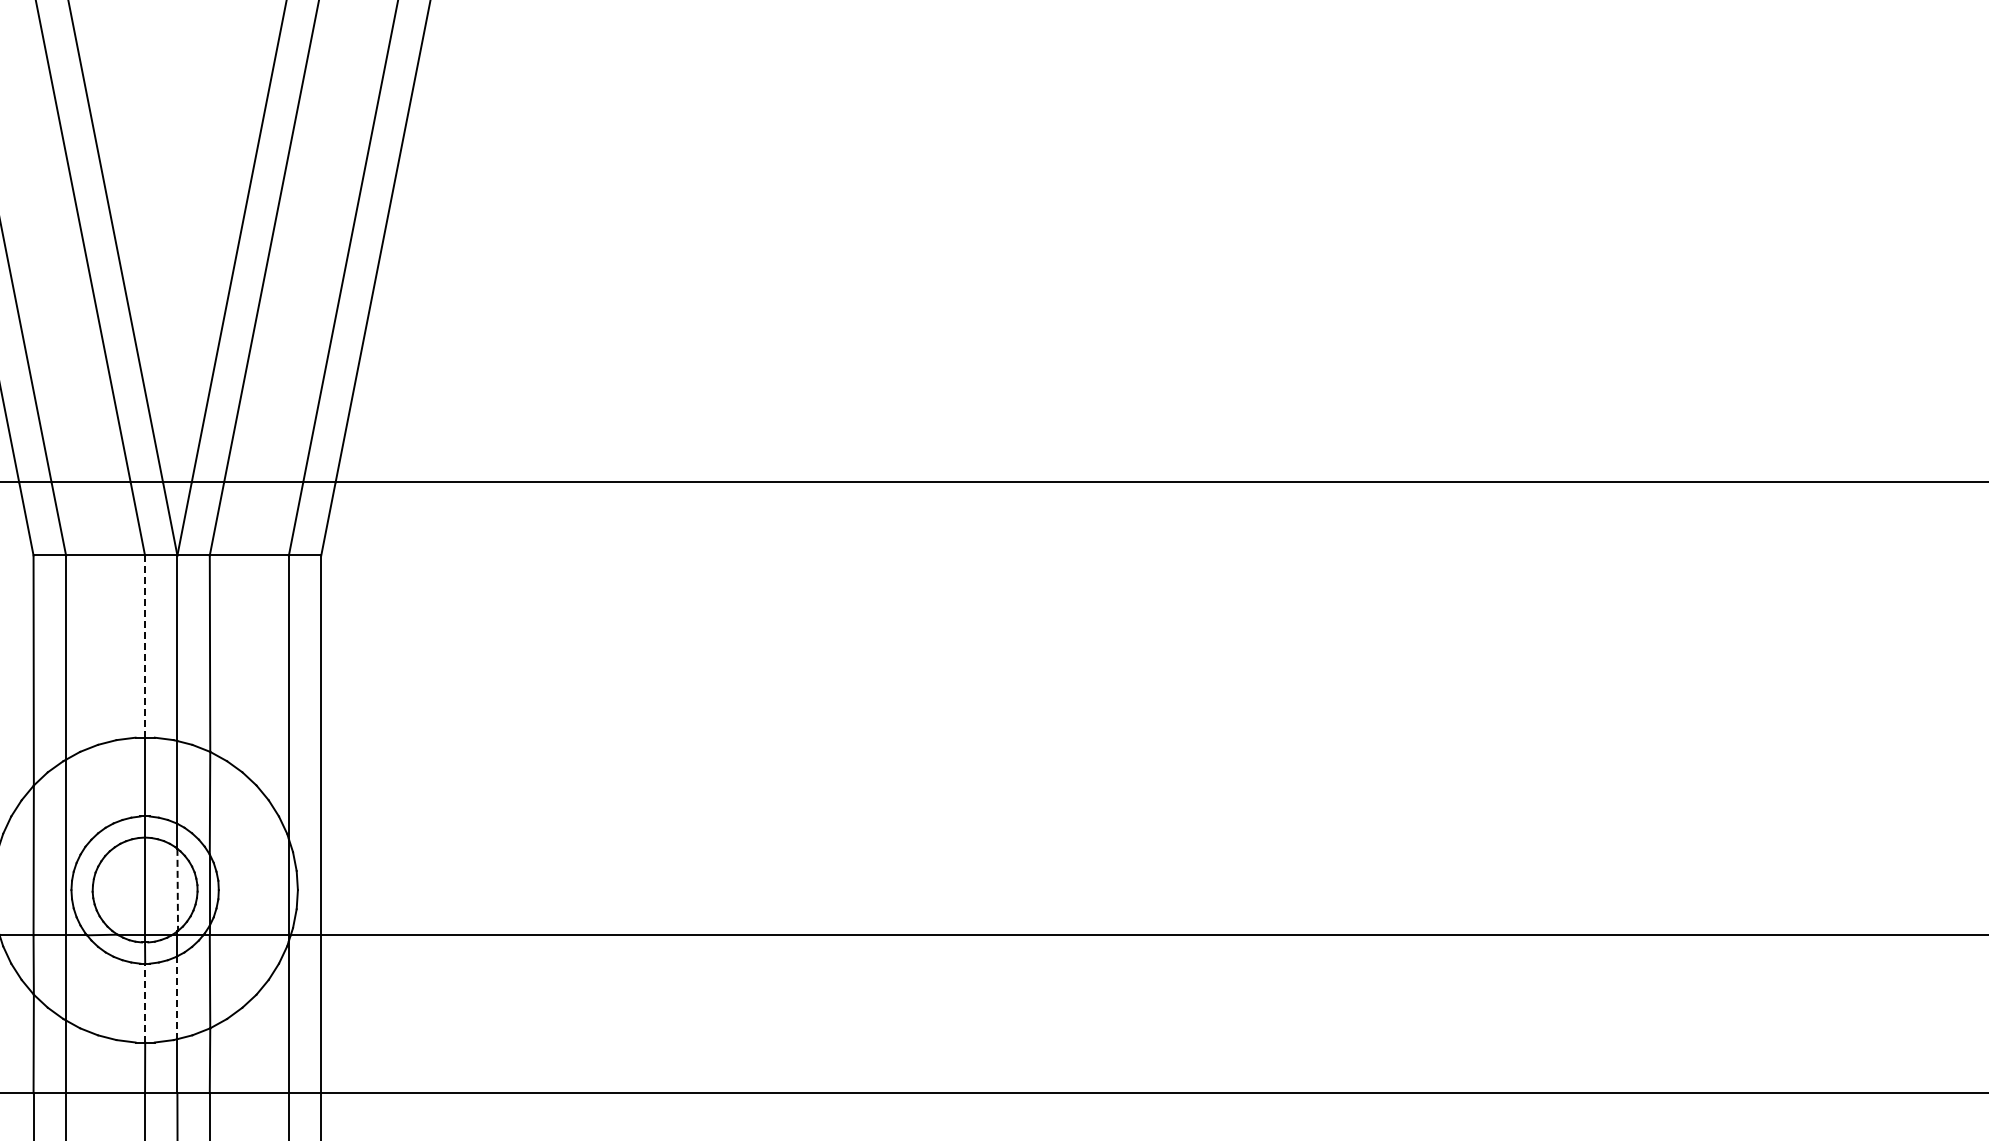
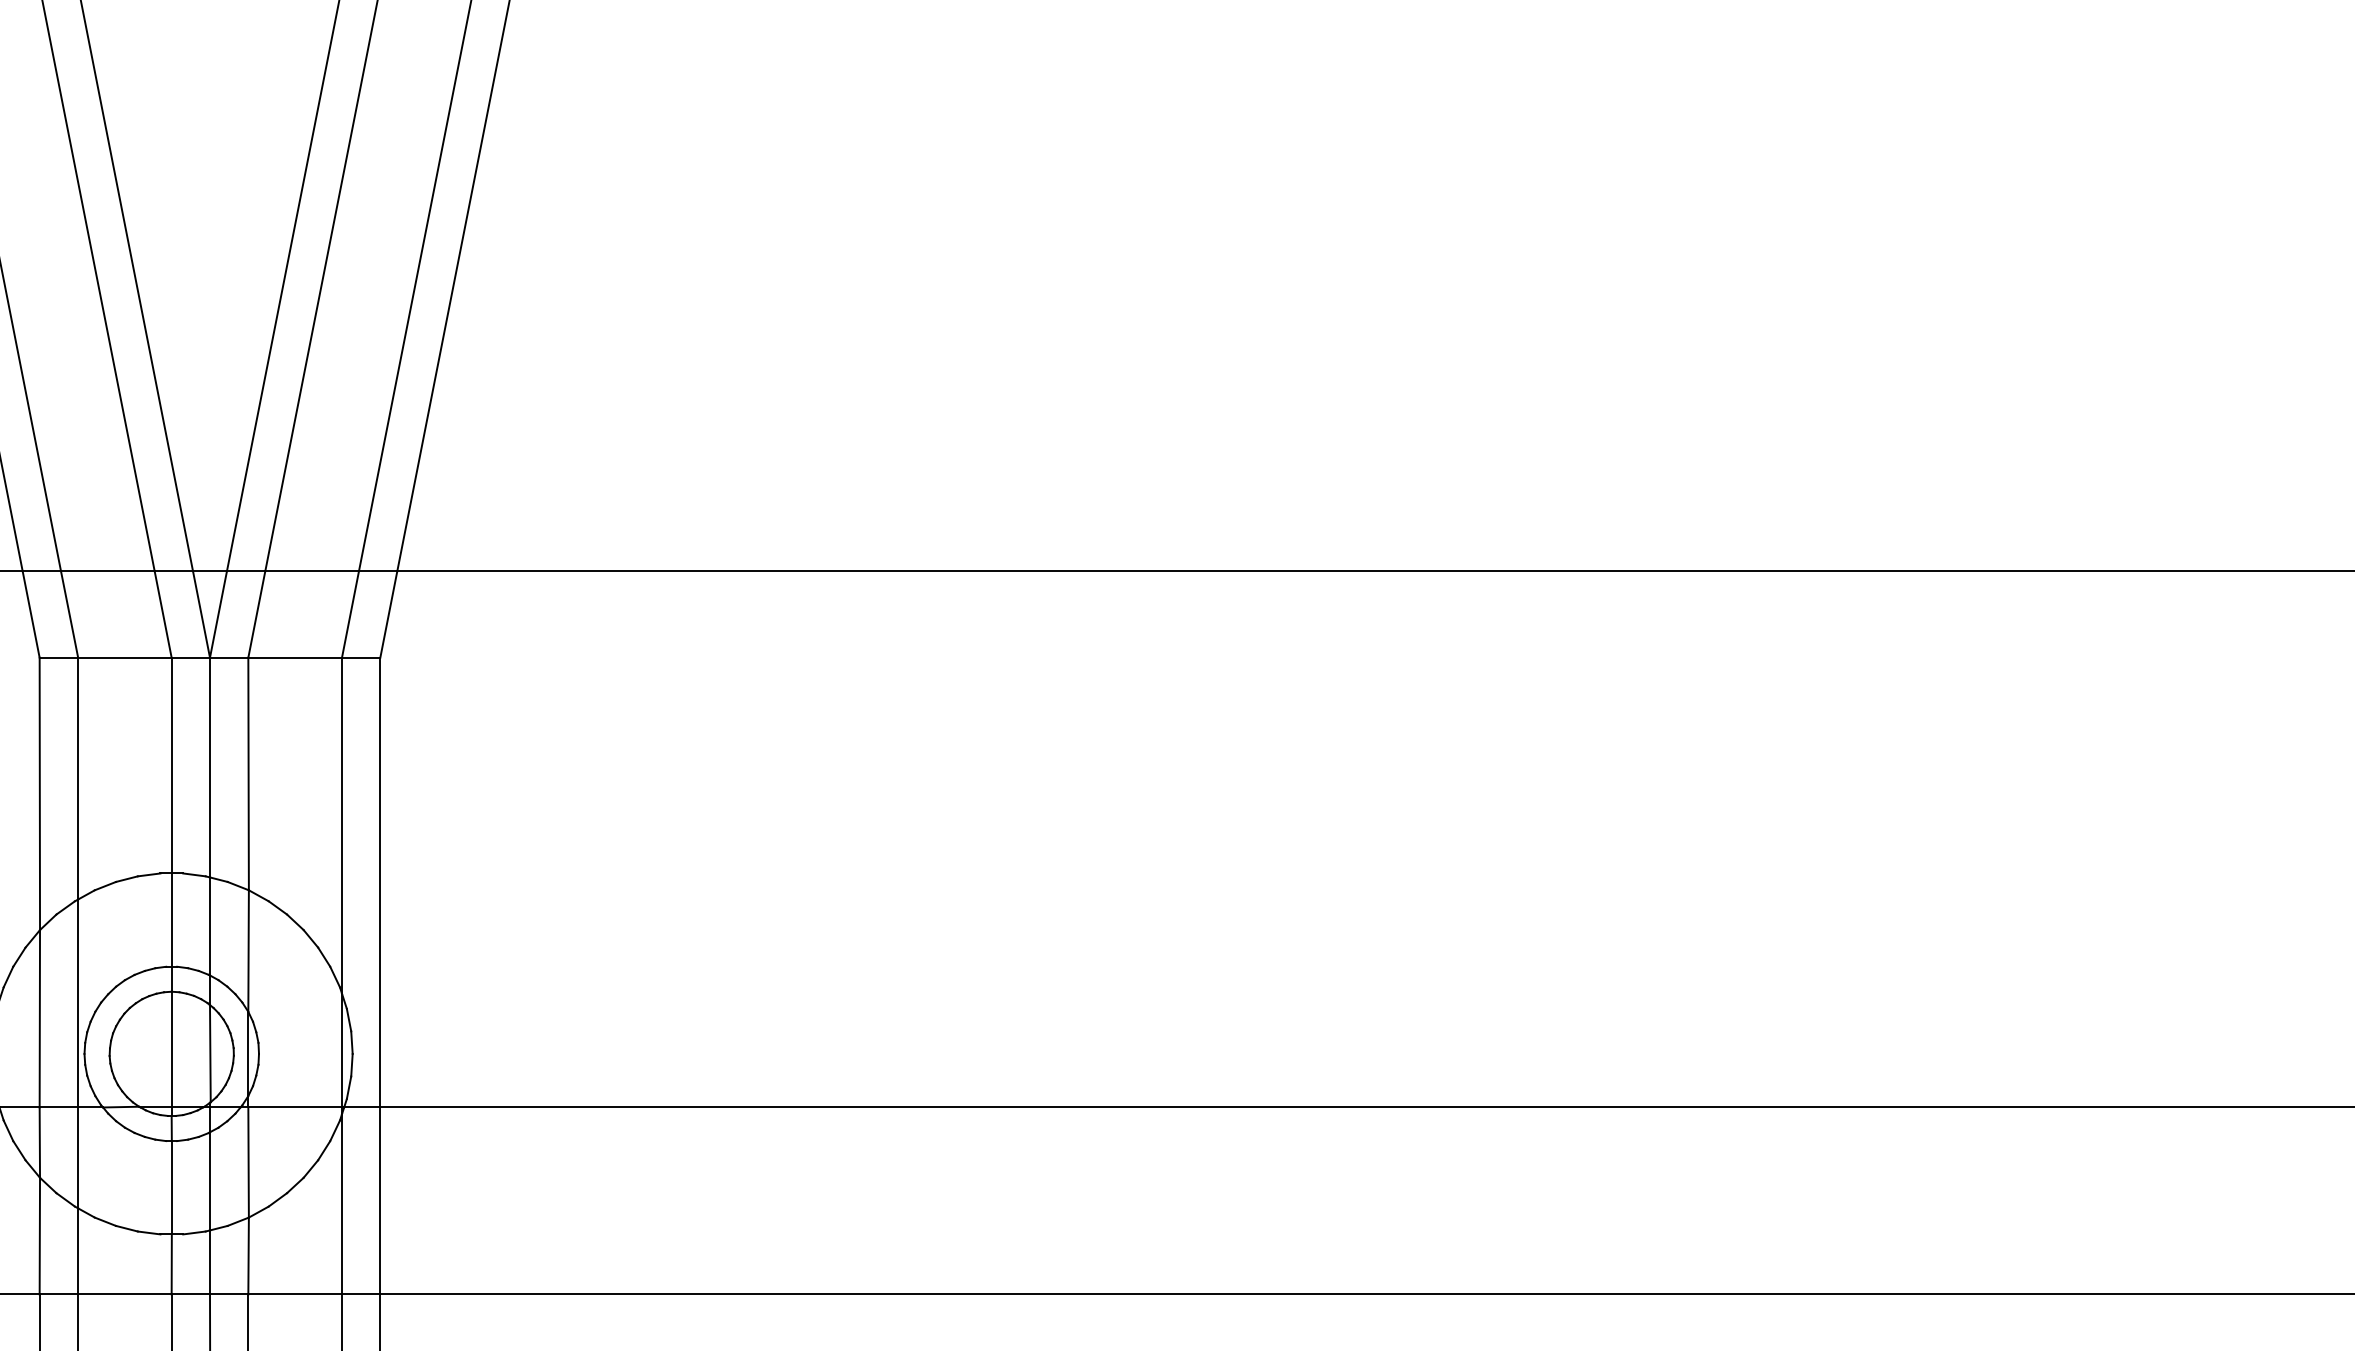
line: (145, 646) -> (172, 765), dashed -> solid
line: (177, 890) -> (210, 1054), dashed -> solid
line: (177, 998) -> (210, 1182), dashed -> solid
line: (145, 1002) -> (172, 1187), dashed -> solid

